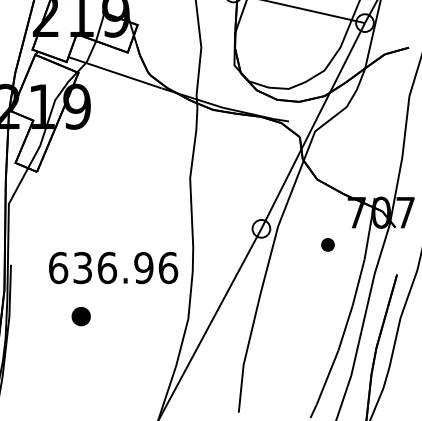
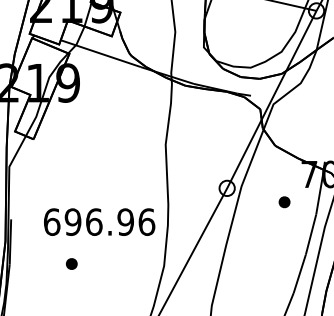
text: (82, 267) -> (72, 221), 636.96 -> 696.96
part: (81, 316) -> (71, 263), size x0.71

